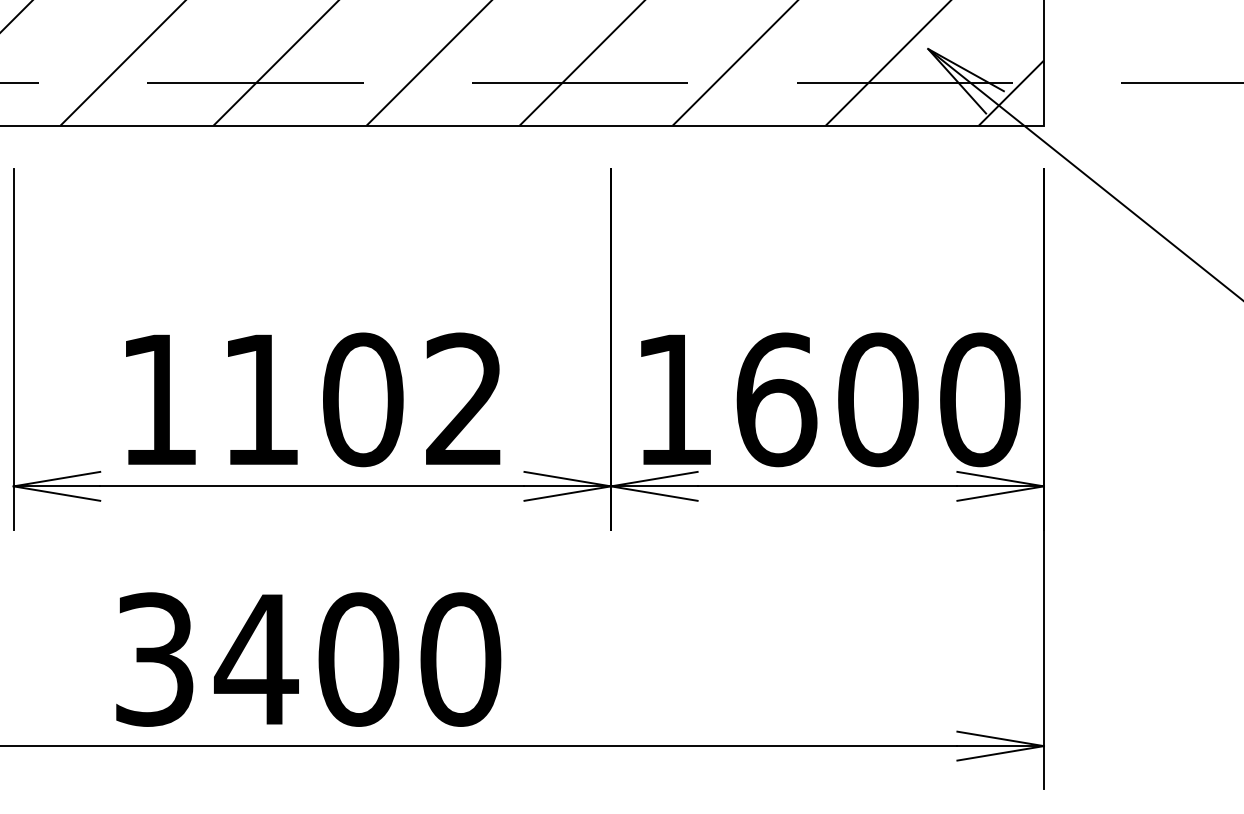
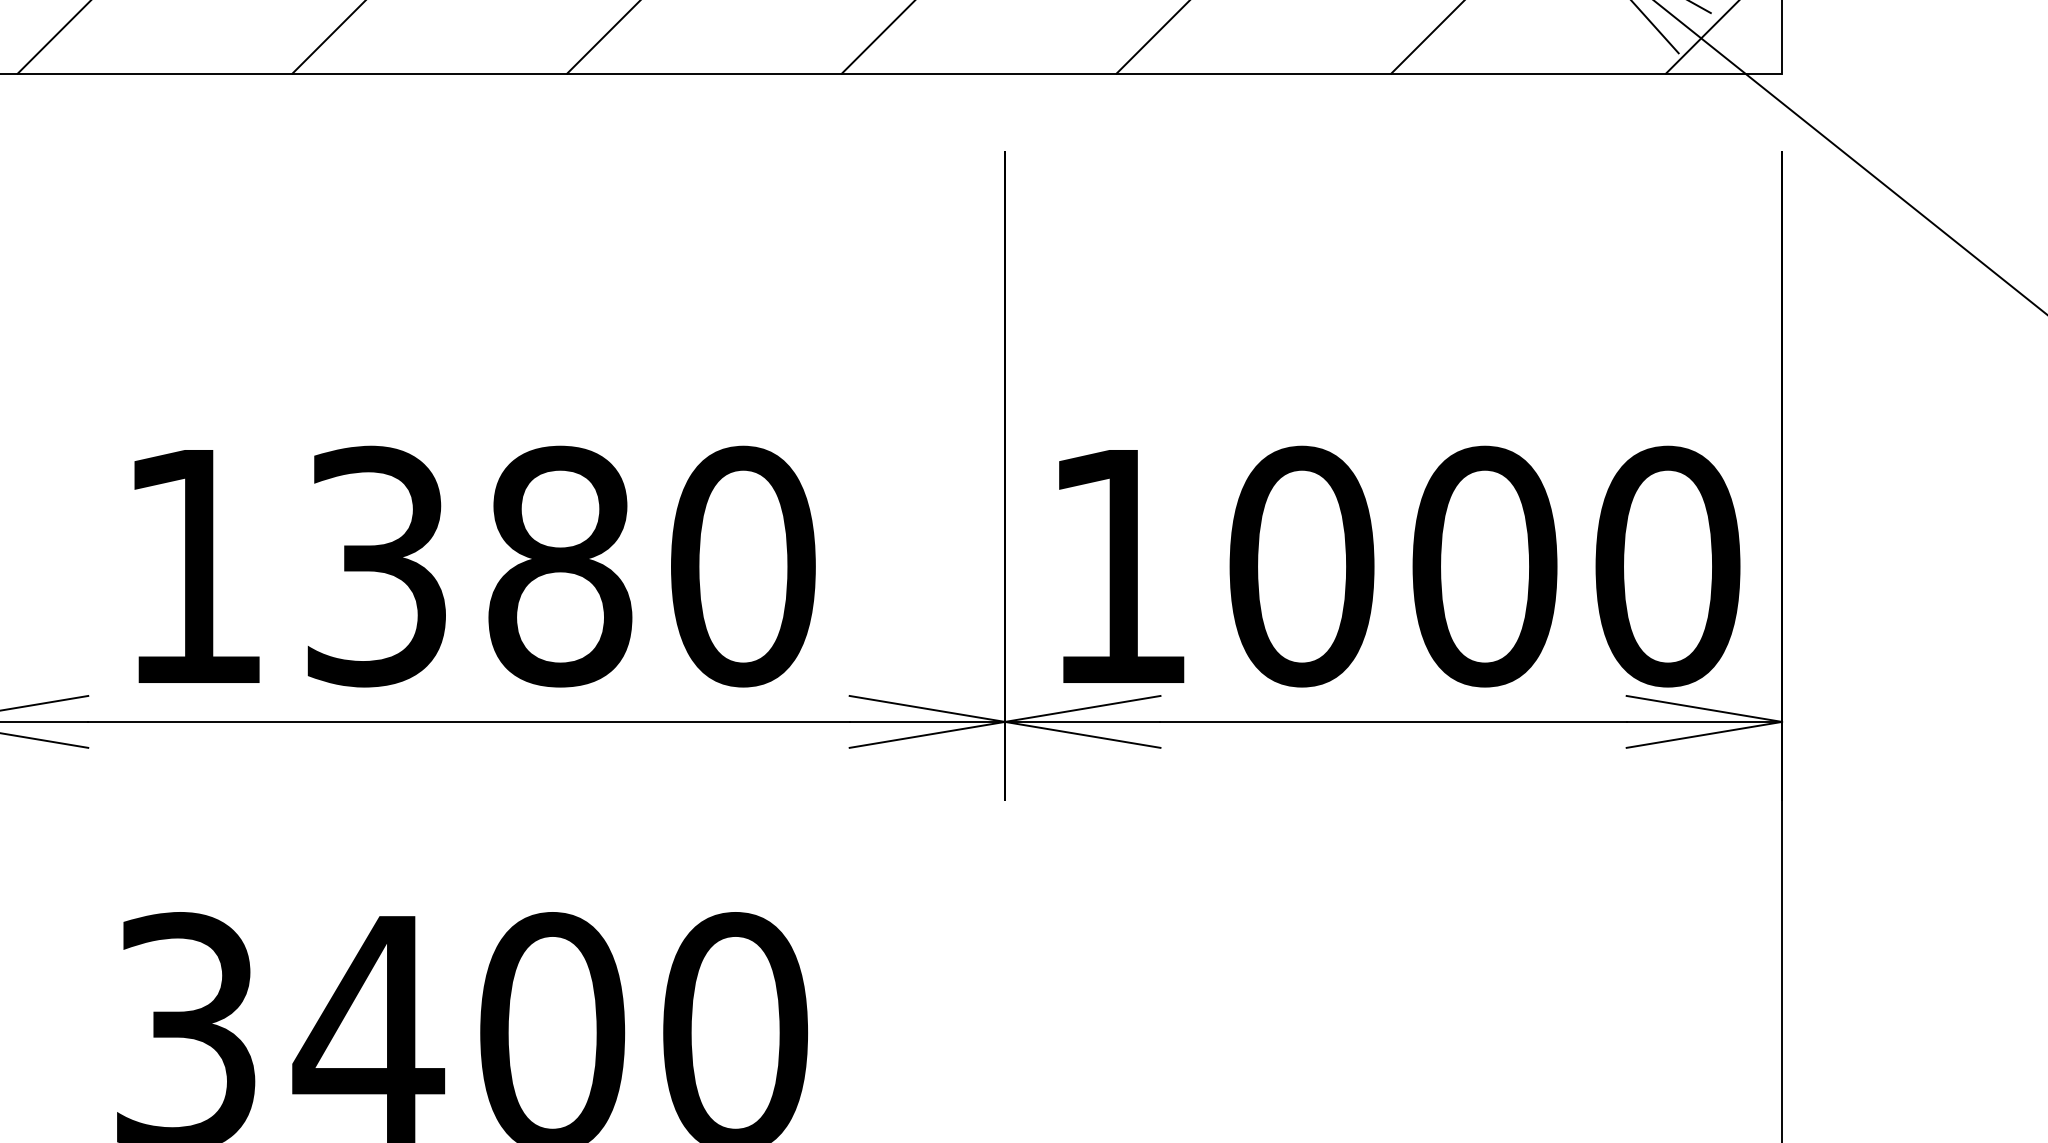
text: (363, 399) -> (560, 565), 1102 -> 1380
text: (776, 399) -> (1302, 565), 1600 -> 1000

